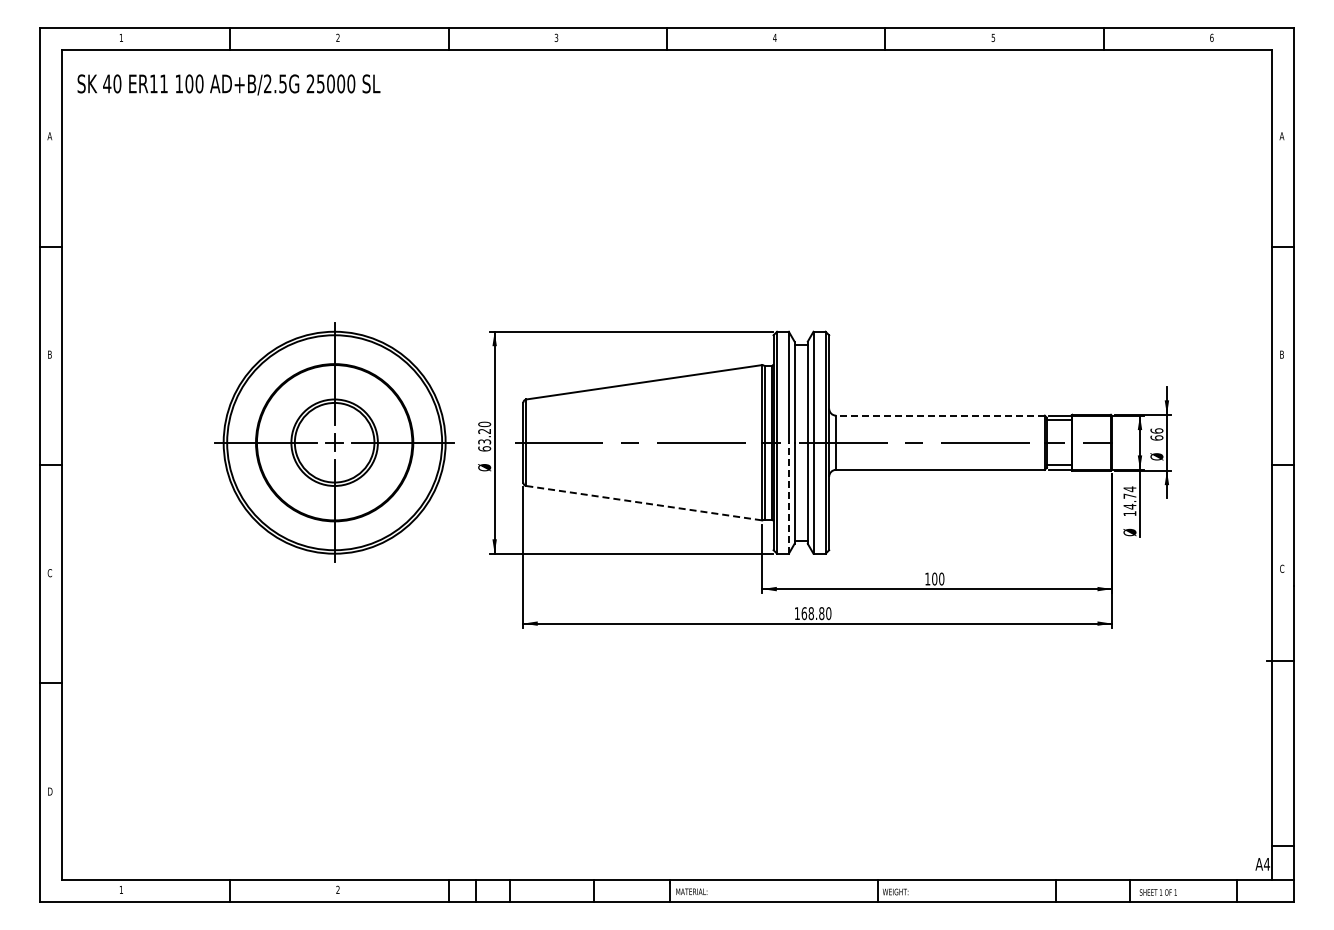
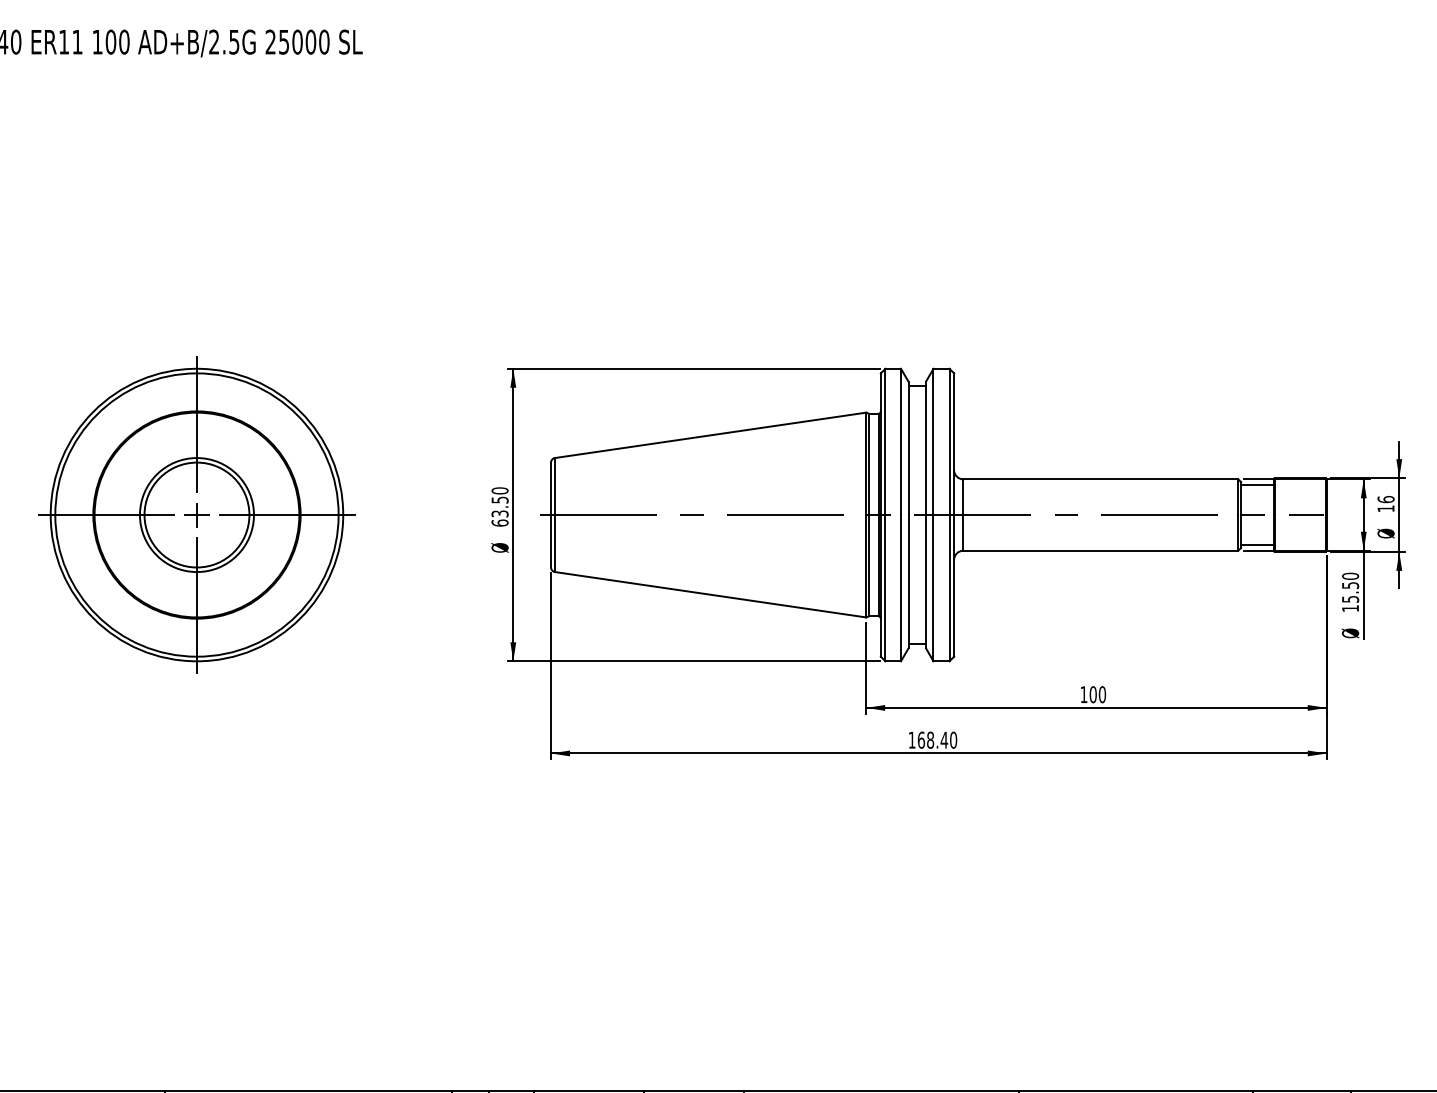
line: (939, 415) -> (1099, 479), dashed -> solid
text: (484, 431) -> (499, 500), 63.20 -> 63.50
text: (1156, 437) -> (1385, 508), 66 -> 16
part: (334, 442) -> (196, 514), moved
line: (788, 497) -> (900, 587), dashed -> solid
text: (1129, 497) -> (1349, 587), 14.74 -> 15.50
line: (644, 503) -> (710, 595), dashed -> solid
text: (821, 613) -> (944, 740), 168.80 -> 168.40

